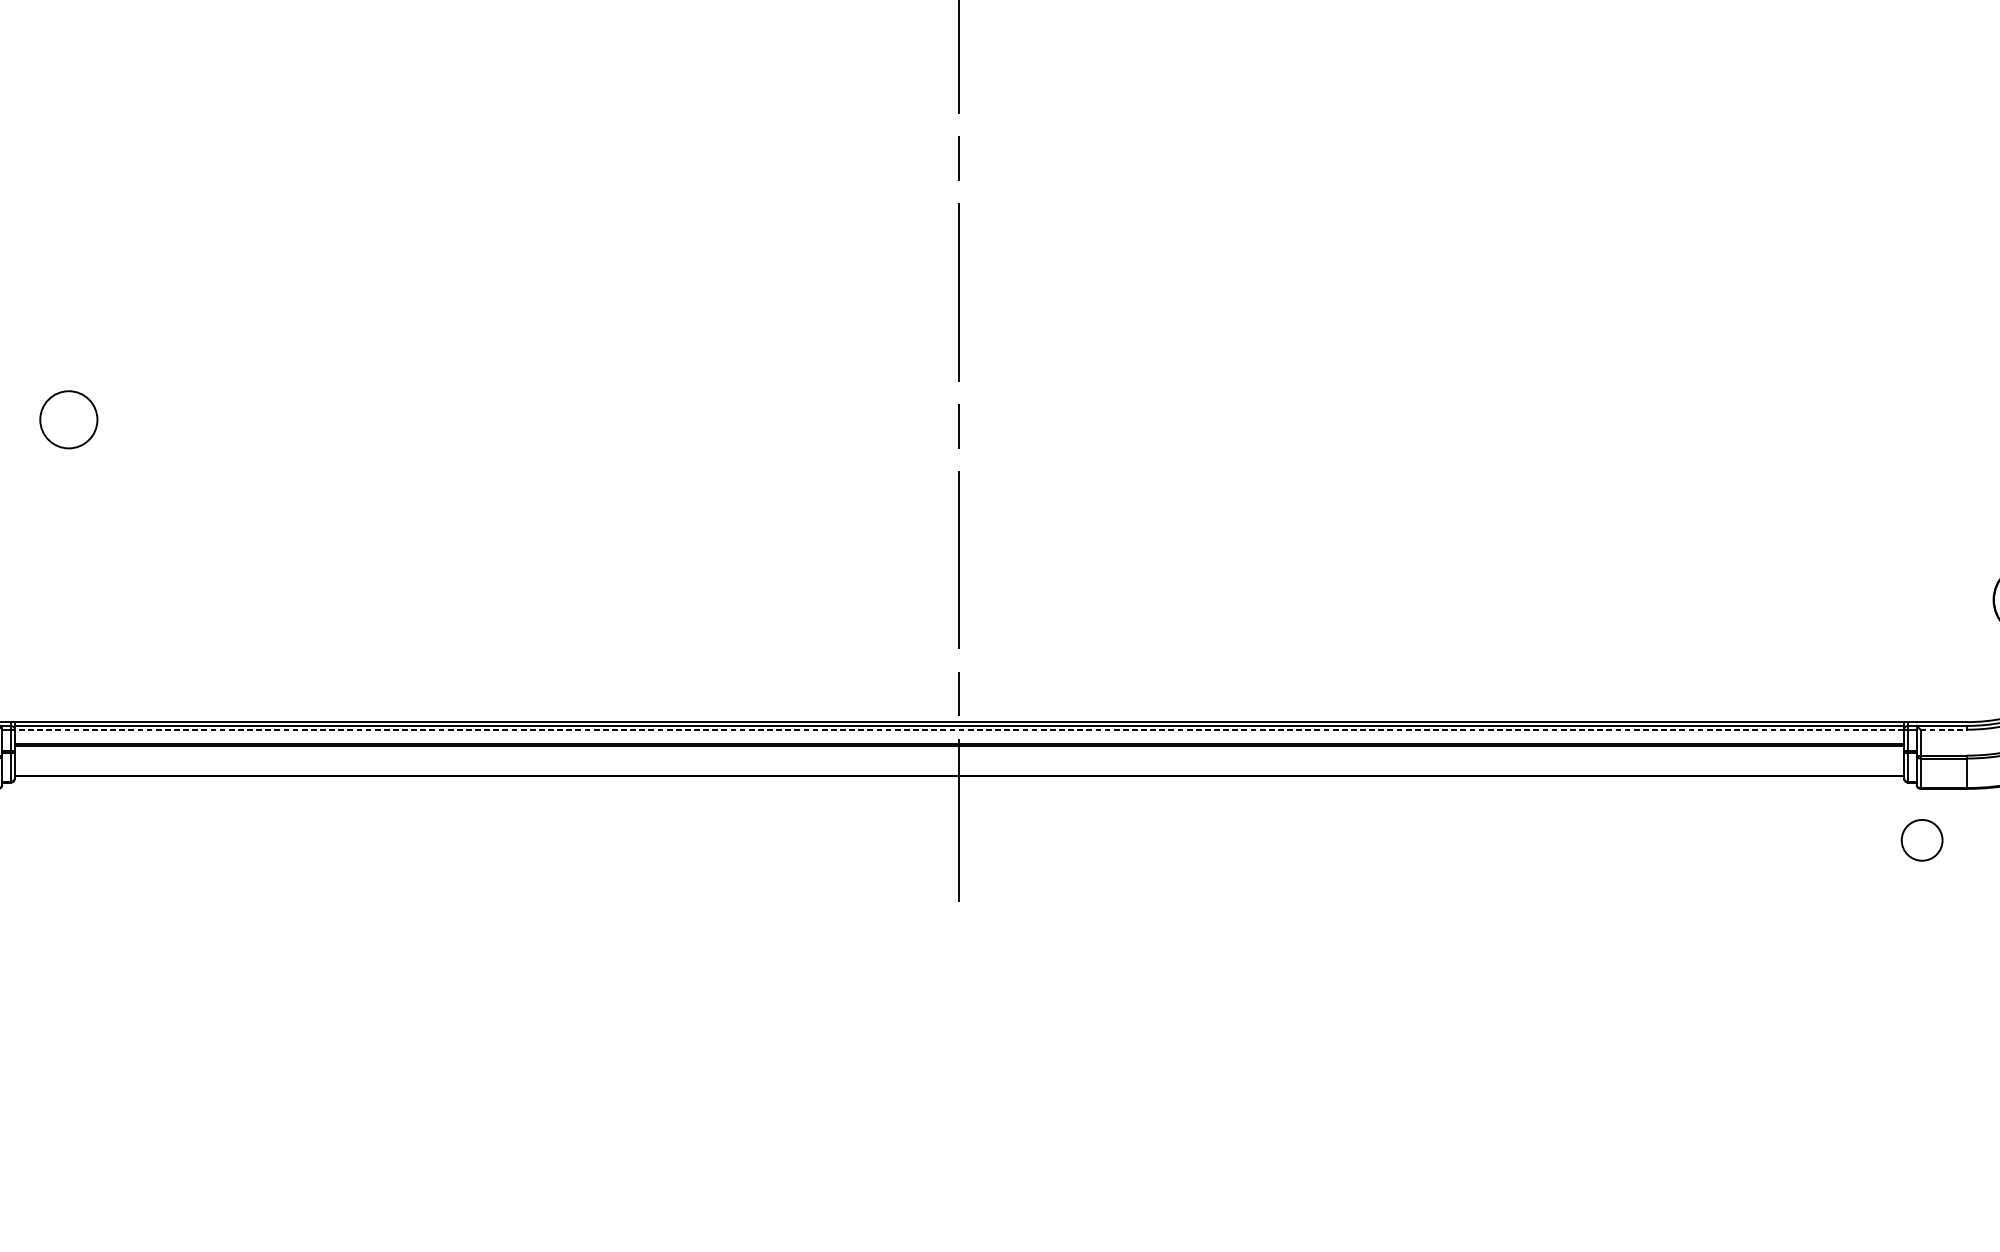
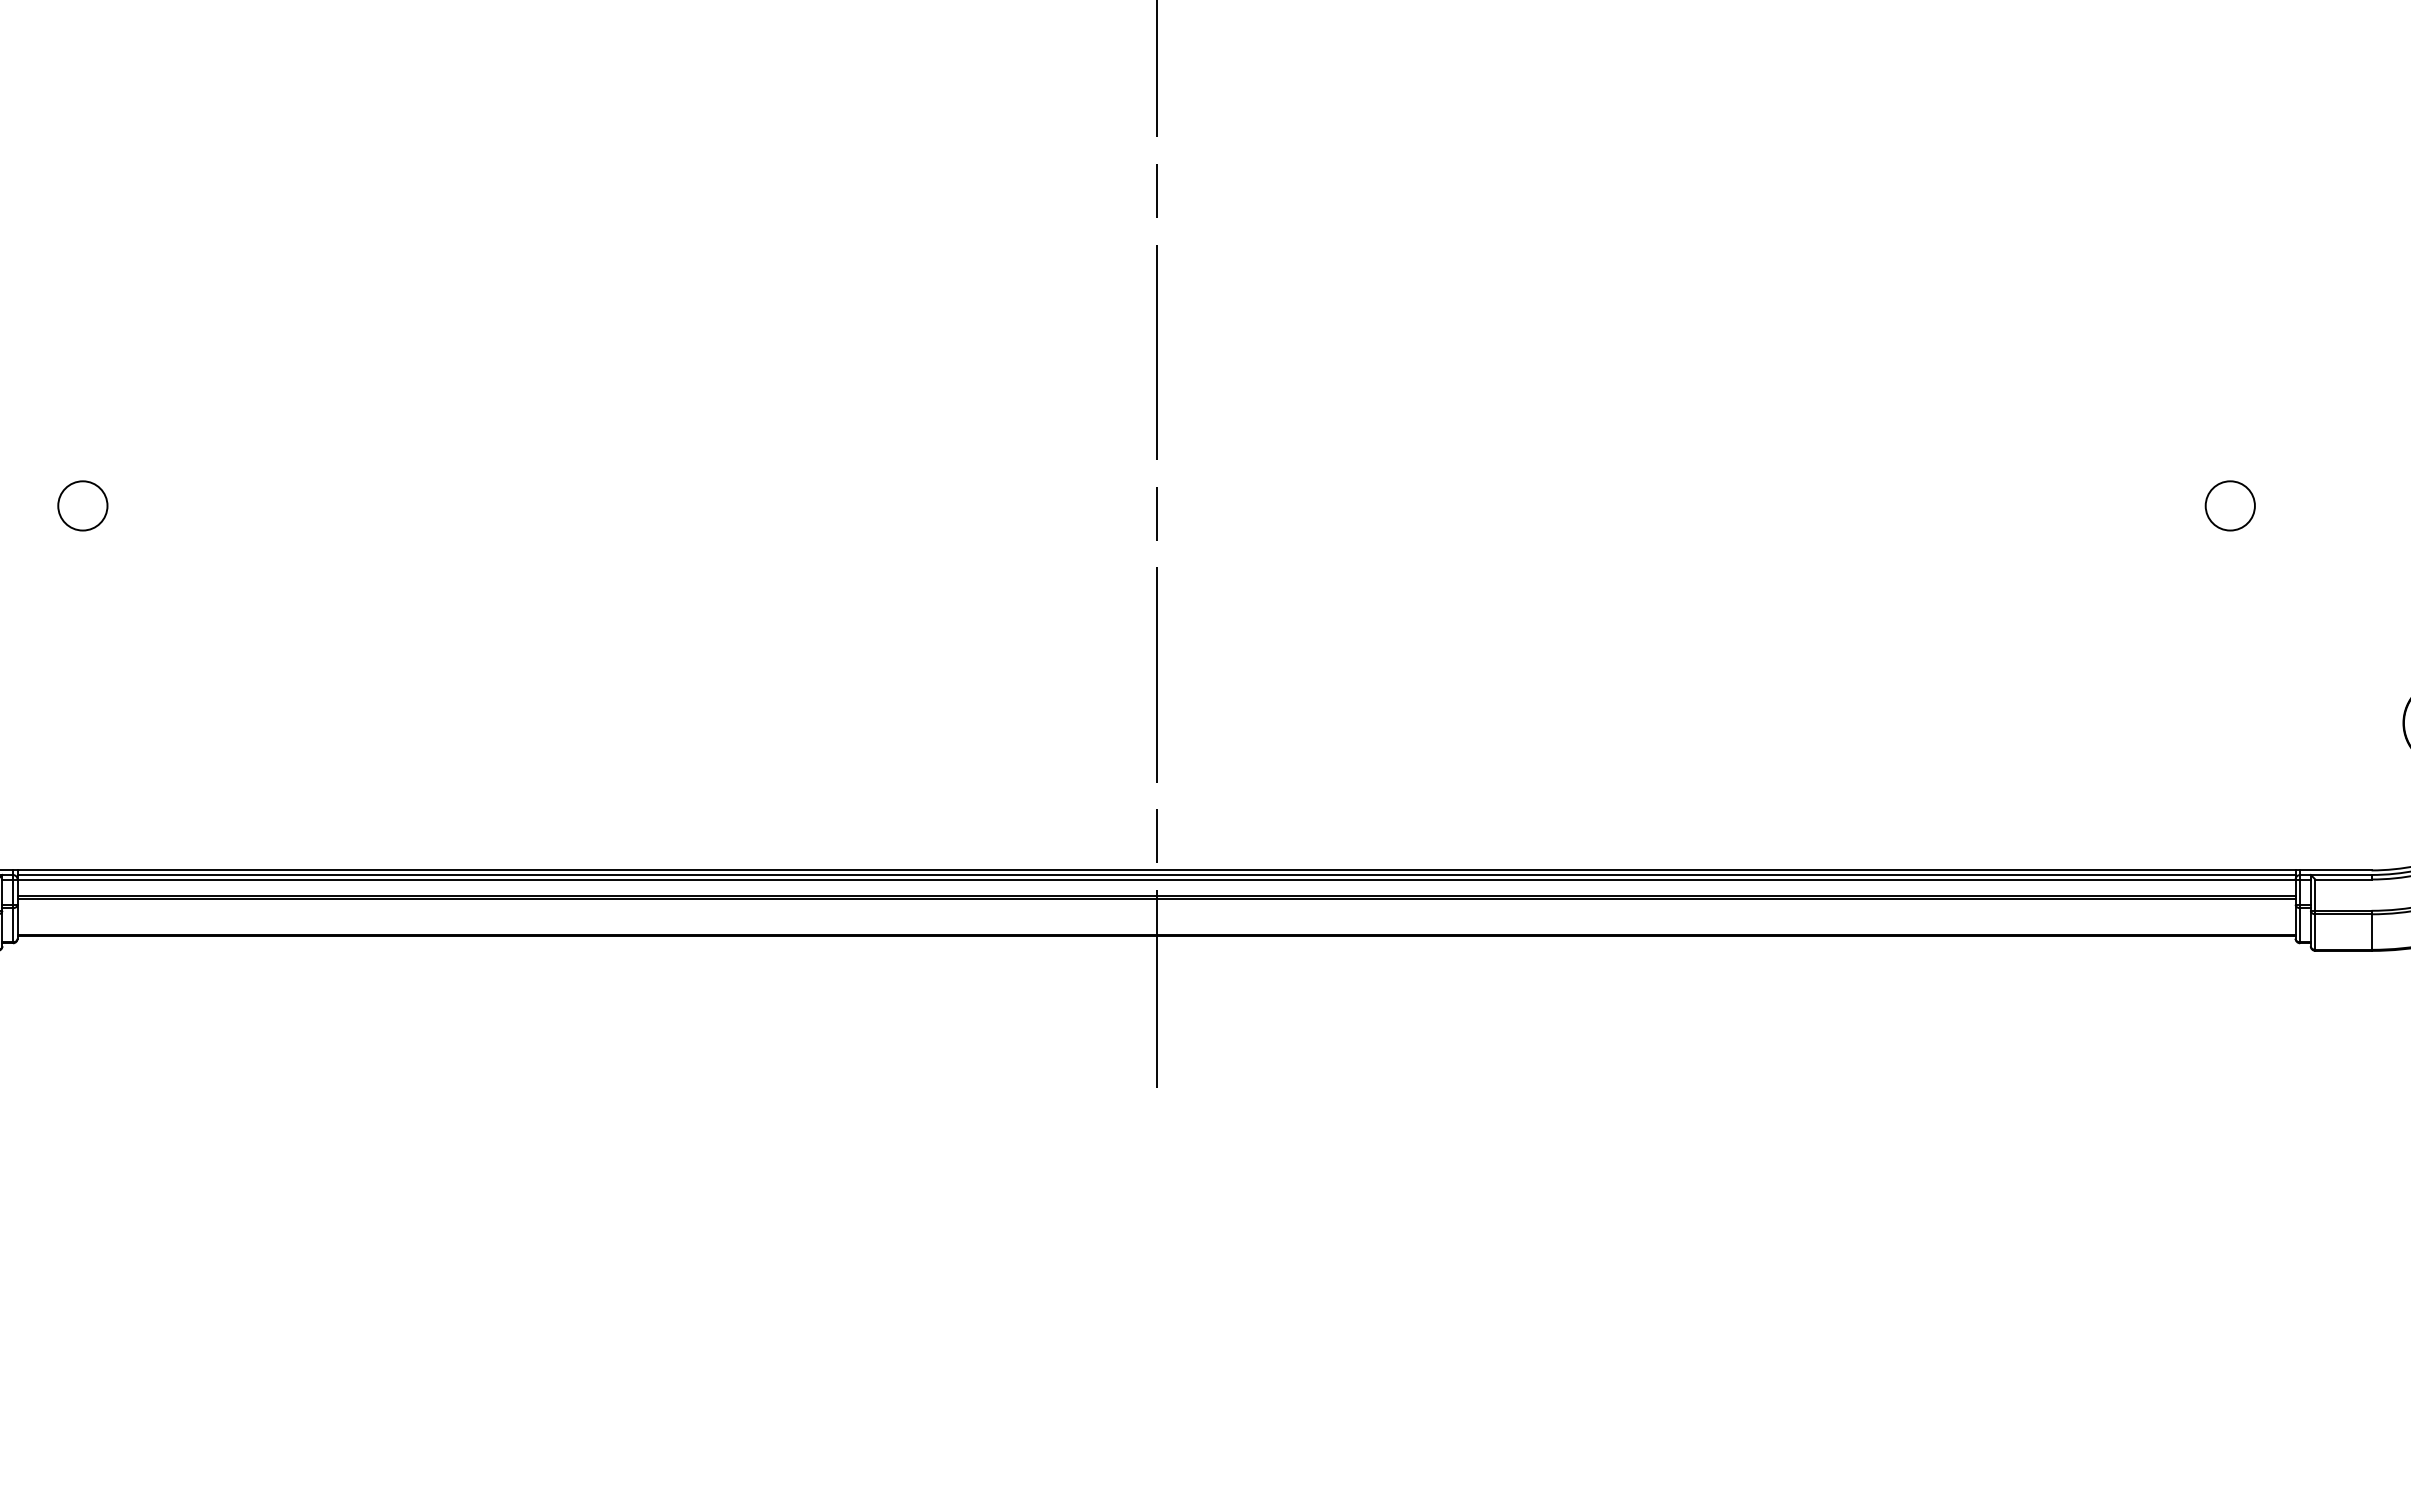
circle: (68, 419) -> (82, 505), size x0.71
line: (959, 729) -> (1156, 879), dashed -> solid
line: (1943, 729) -> (2343, 879), dashed -> solid
circle: (1921, 839) -> (2229, 505), moved

